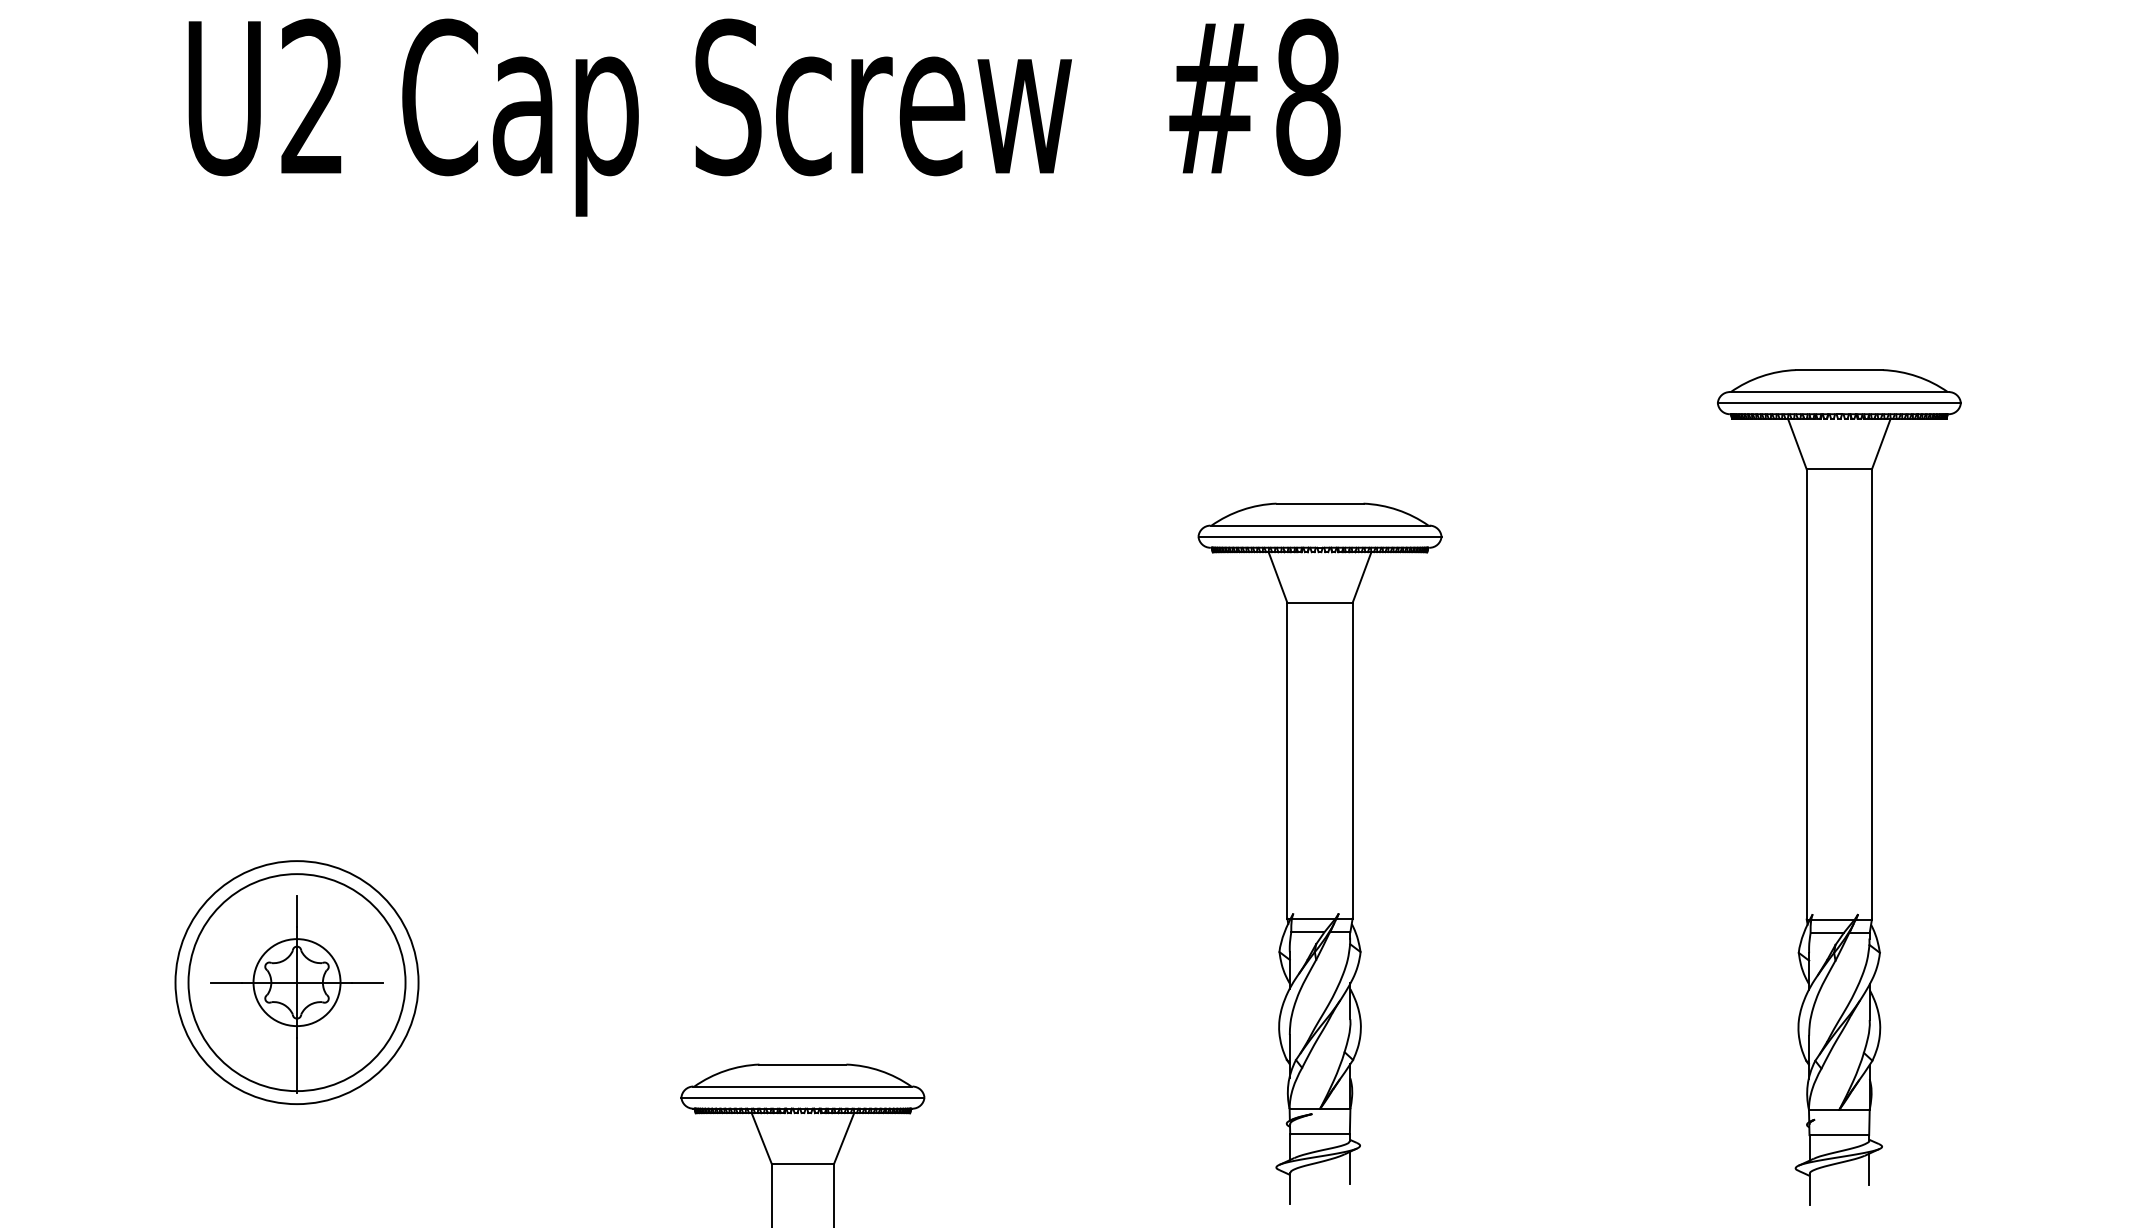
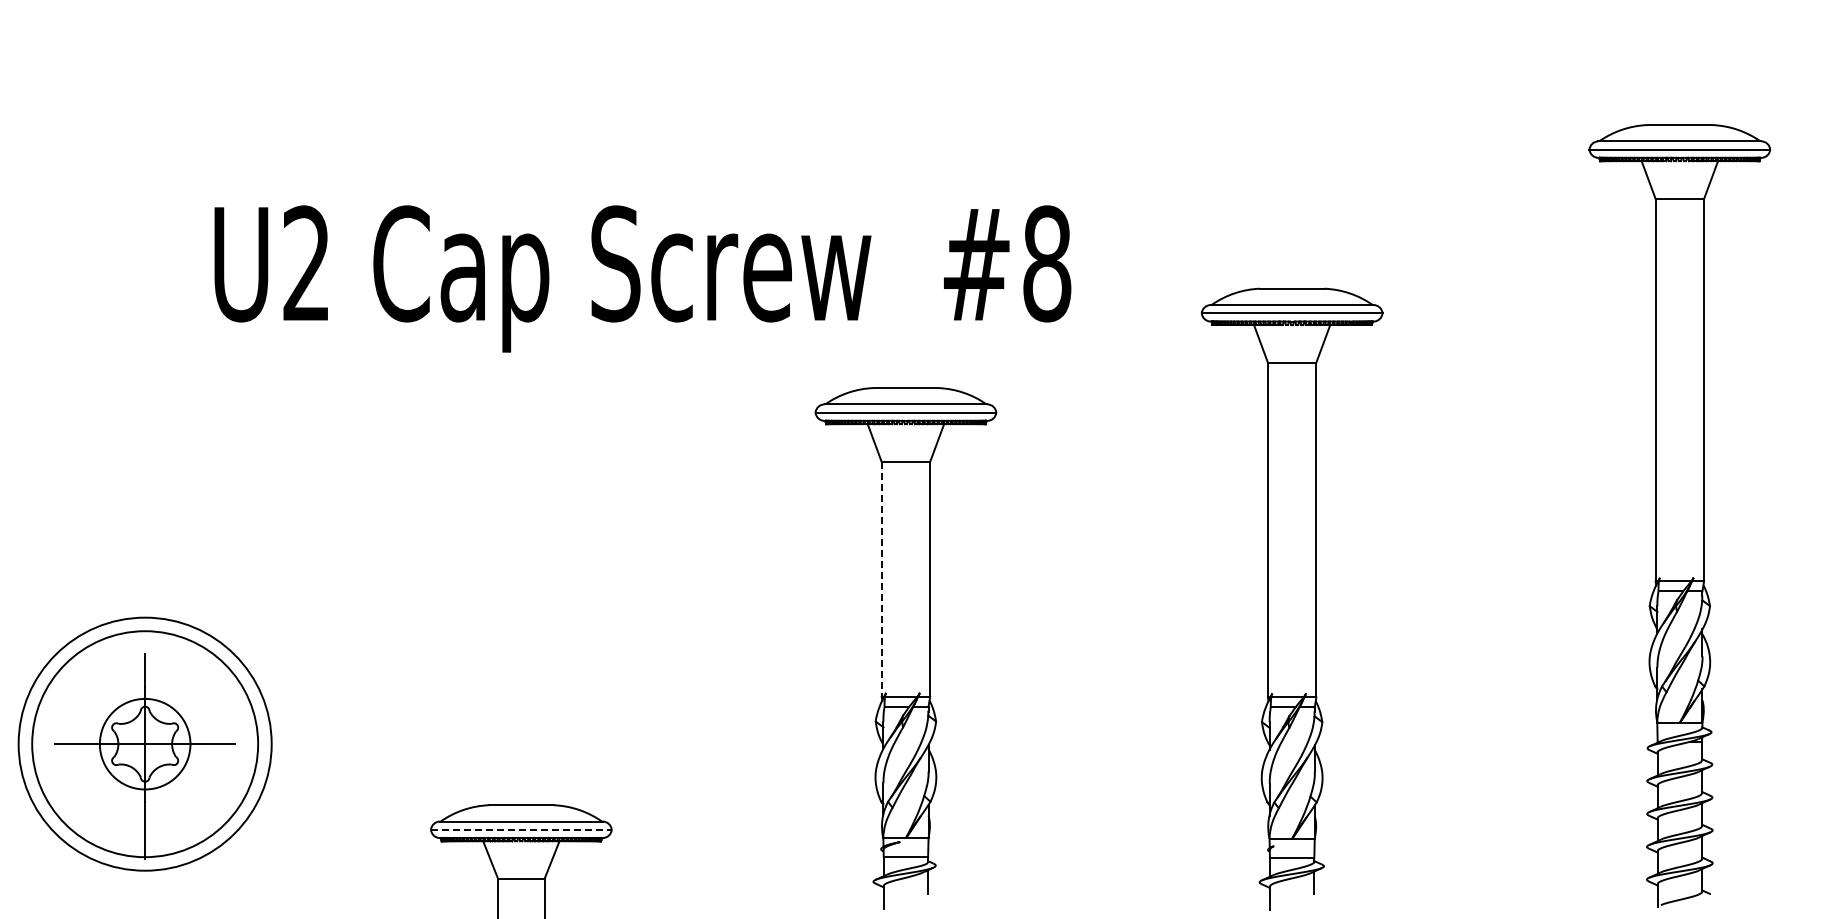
text: (764, 116) -> (642, 278), moved
line: (1287, 761) -> (881, 579), solid -> dashed
part: (296, 982) -> (144, 744), size x1.4
line: (803, 1097) -> (521, 829), solid -> dashed

